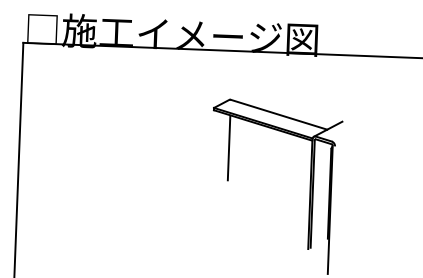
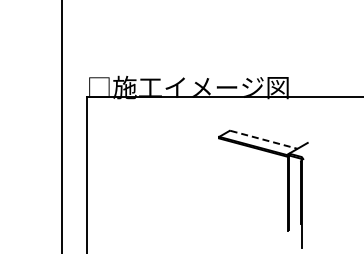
line: (279, 114) -> (264, 139), solid -> dashed
line: (228, 147) -> (230, 163), removed

